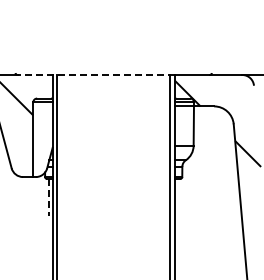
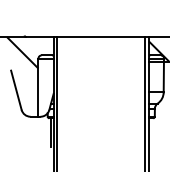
line: (96, 74) -> (87, 36), dashed -> solid
line: (48, 197) -> (50, 132), dashed -> solid

